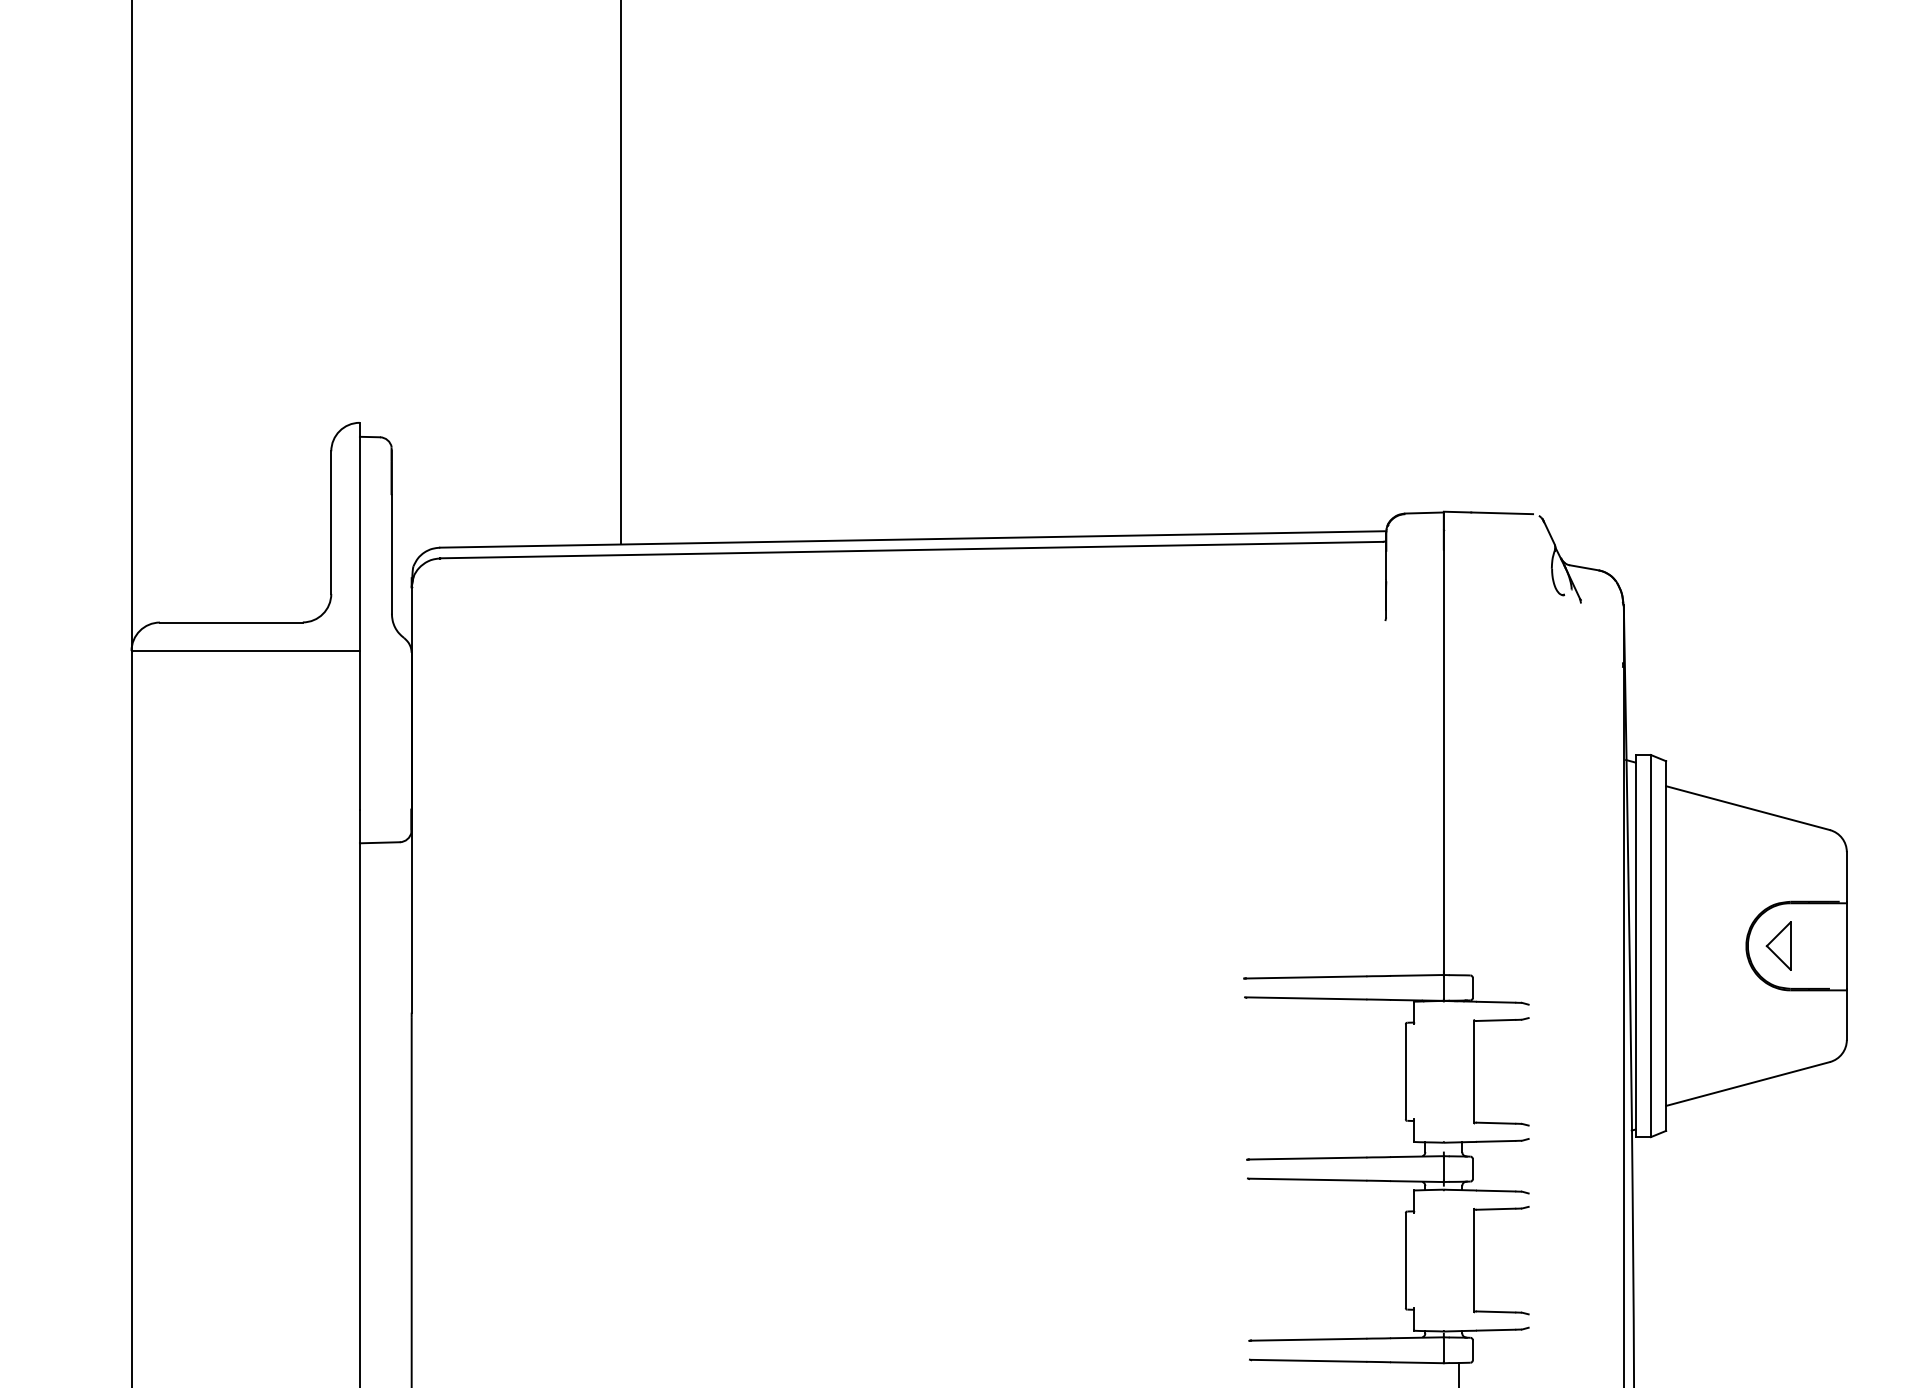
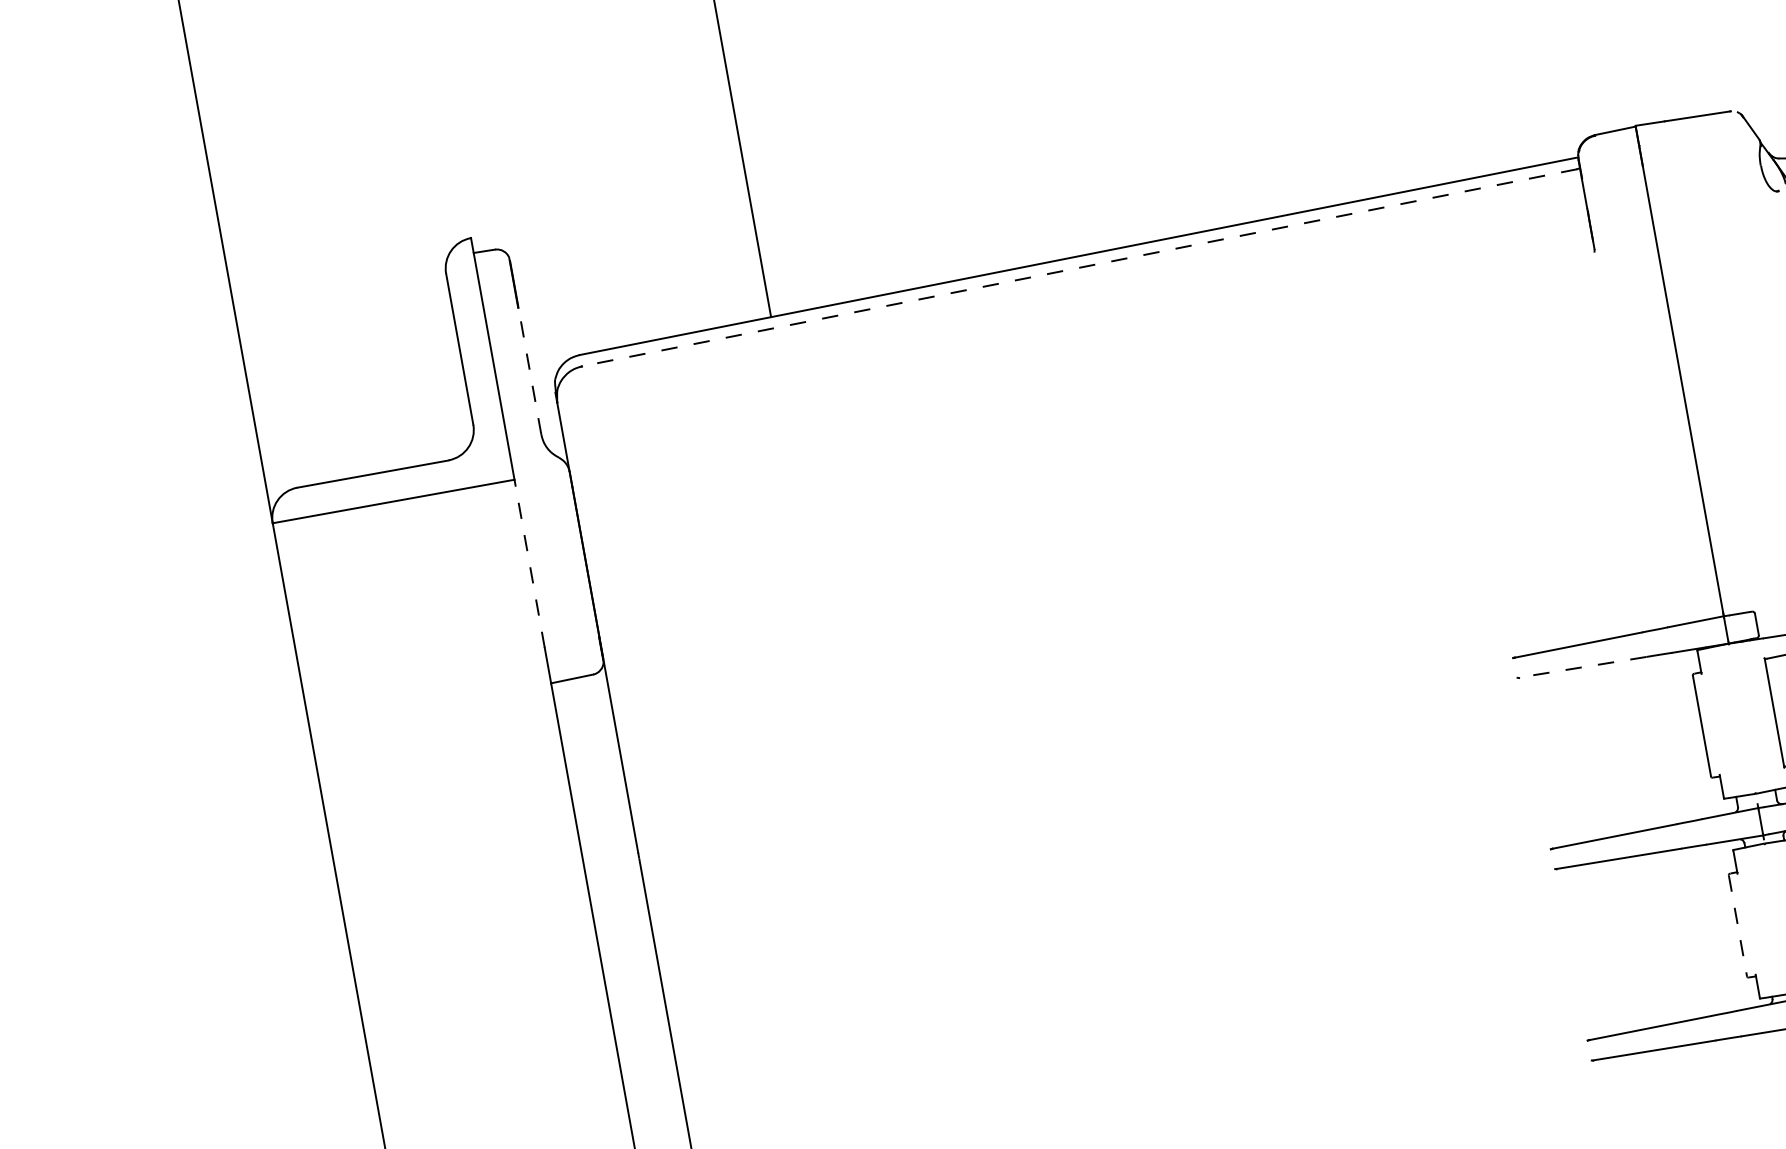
line: (911, 550) -> (1079, 268), solid -> dashed
line: (391, 553) -> (529, 370), solid -> dashed
line: (359, 729) -> (529, 562), solid -> dashed
line: (1305, 998) -> (1581, 667), solid -> dashed
line: (1405, 1261) -> (1737, 926), solid -> dashed

